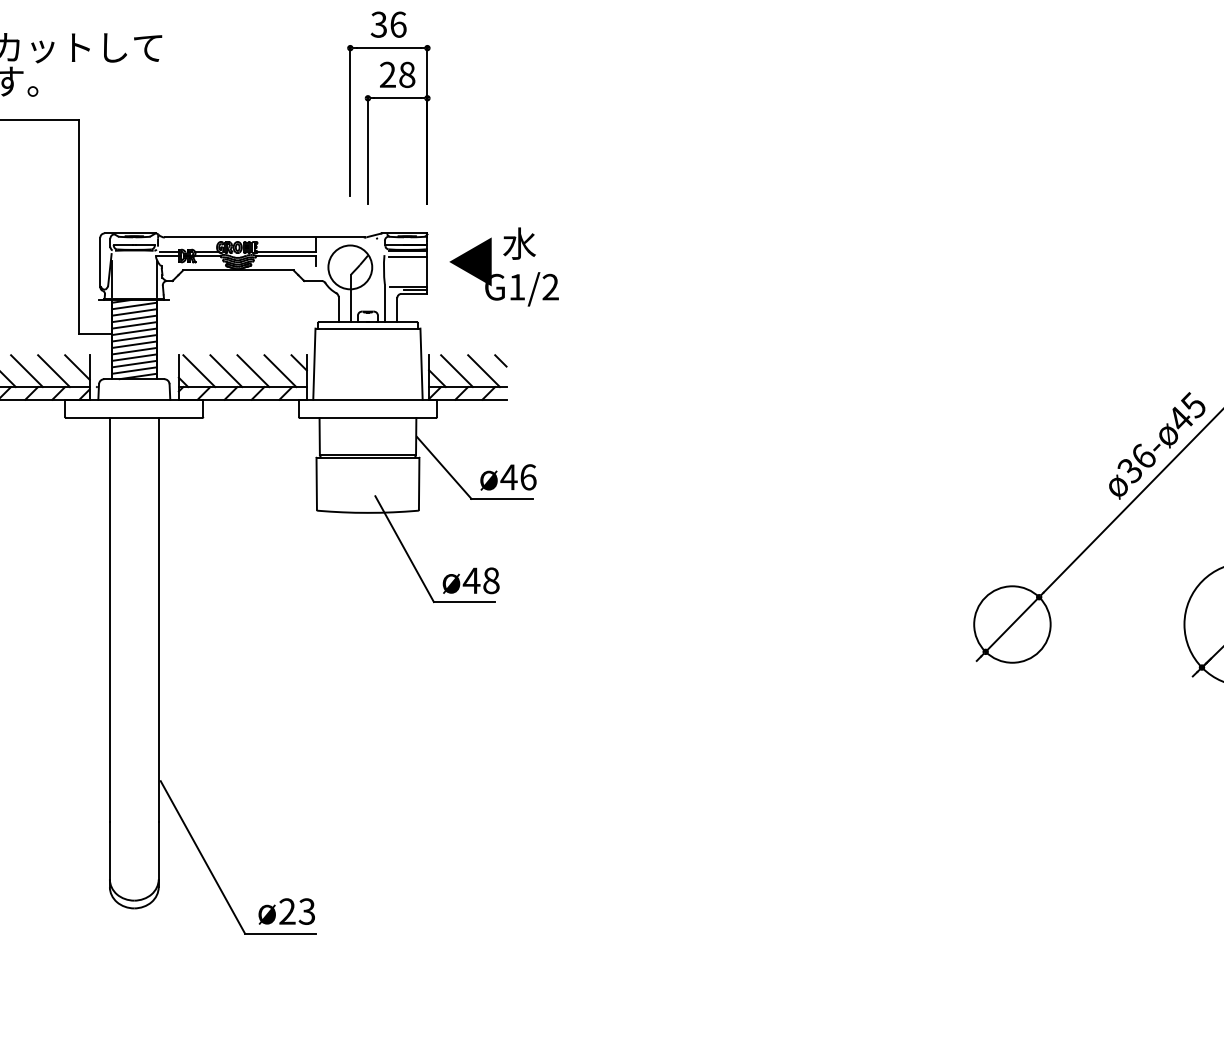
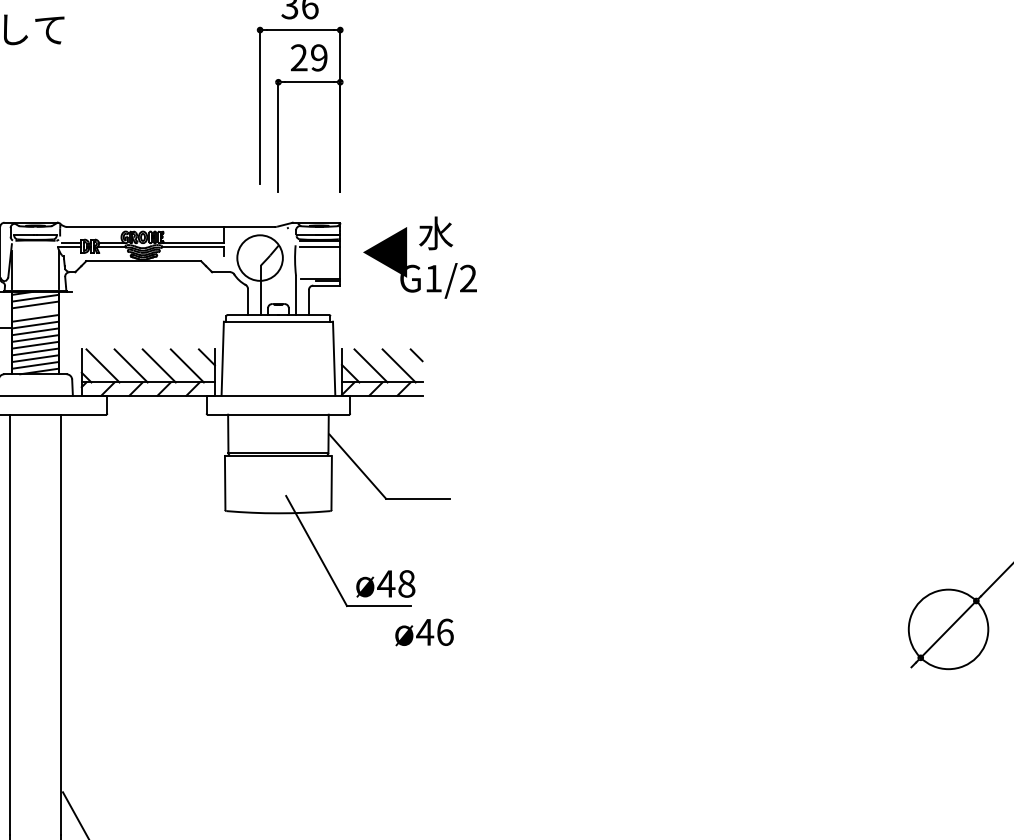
text: (407, 74) -> (319, 57), 28 -> 29
line: (134, 318) -> (35, 311), removed
text: (508, 477) -> (424, 632), moved

